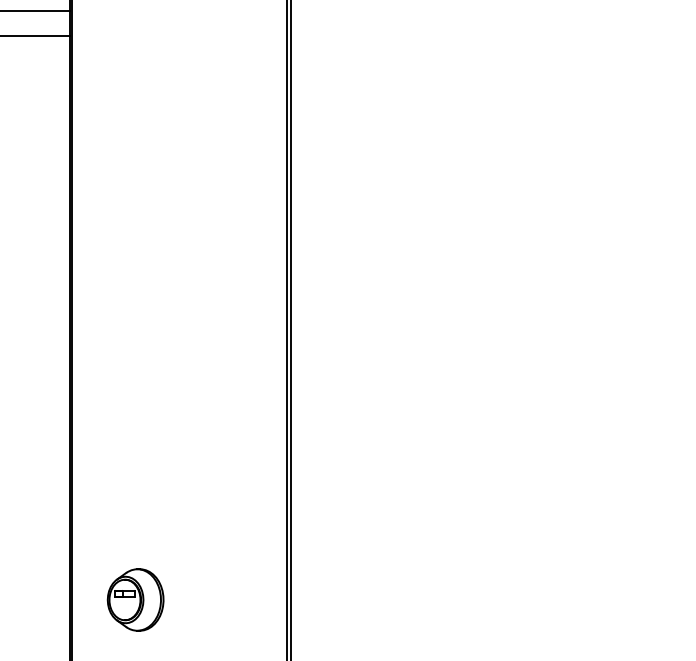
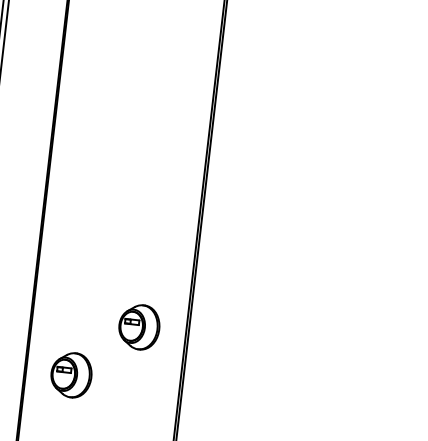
part: (221, 522) -> (139, 326), added

